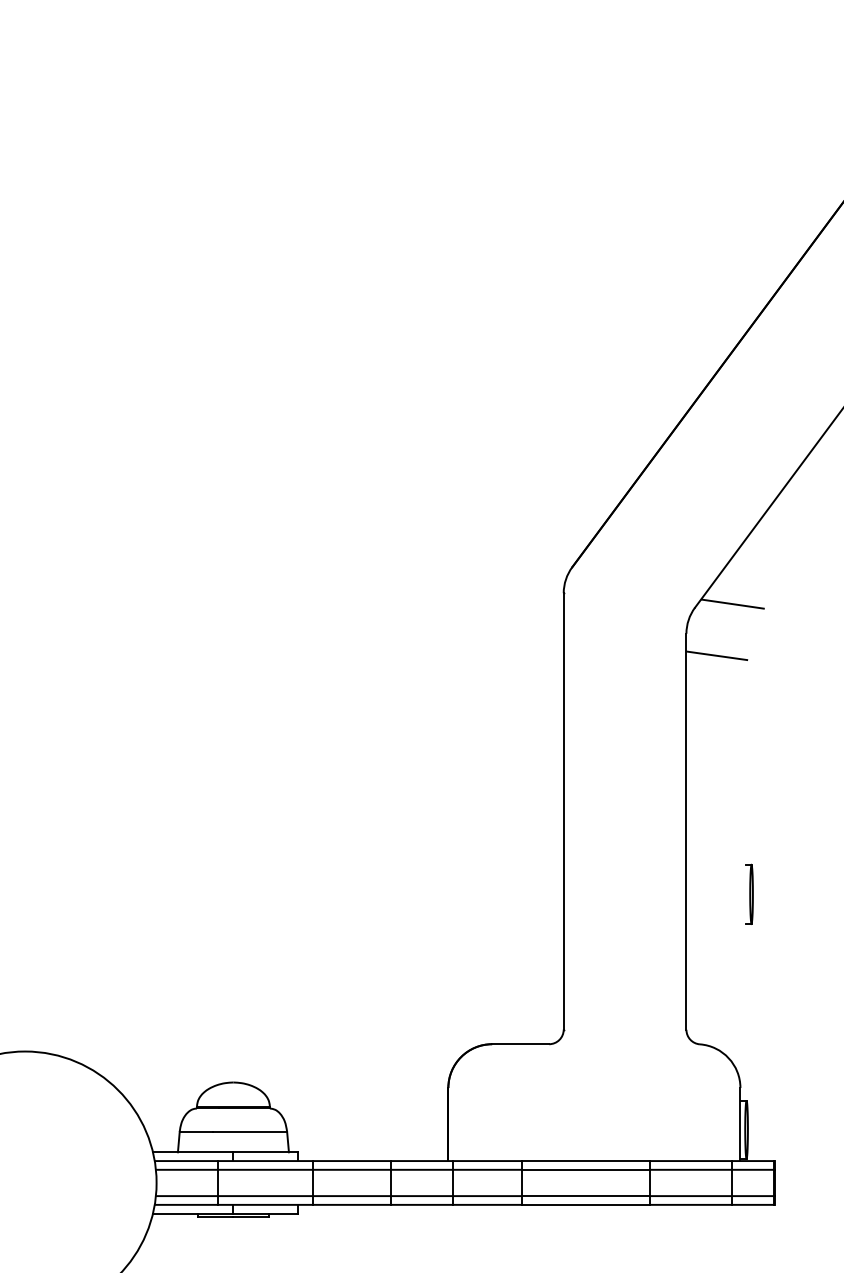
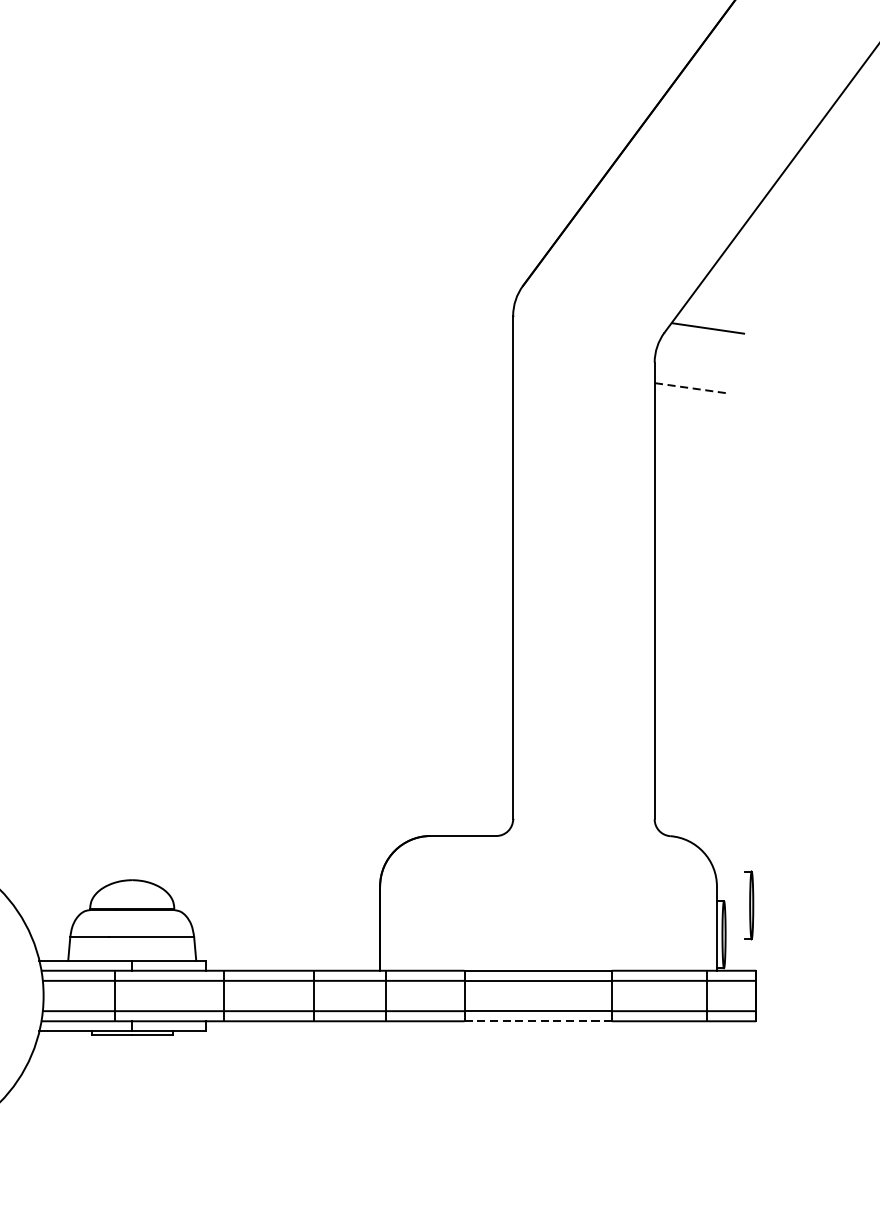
line: (716, 655) -> (689, 387), solid -> dashed
part: (749, 893) -> (749, 904), moved
line: (585, 1204) -> (538, 1020), solid -> dashed

